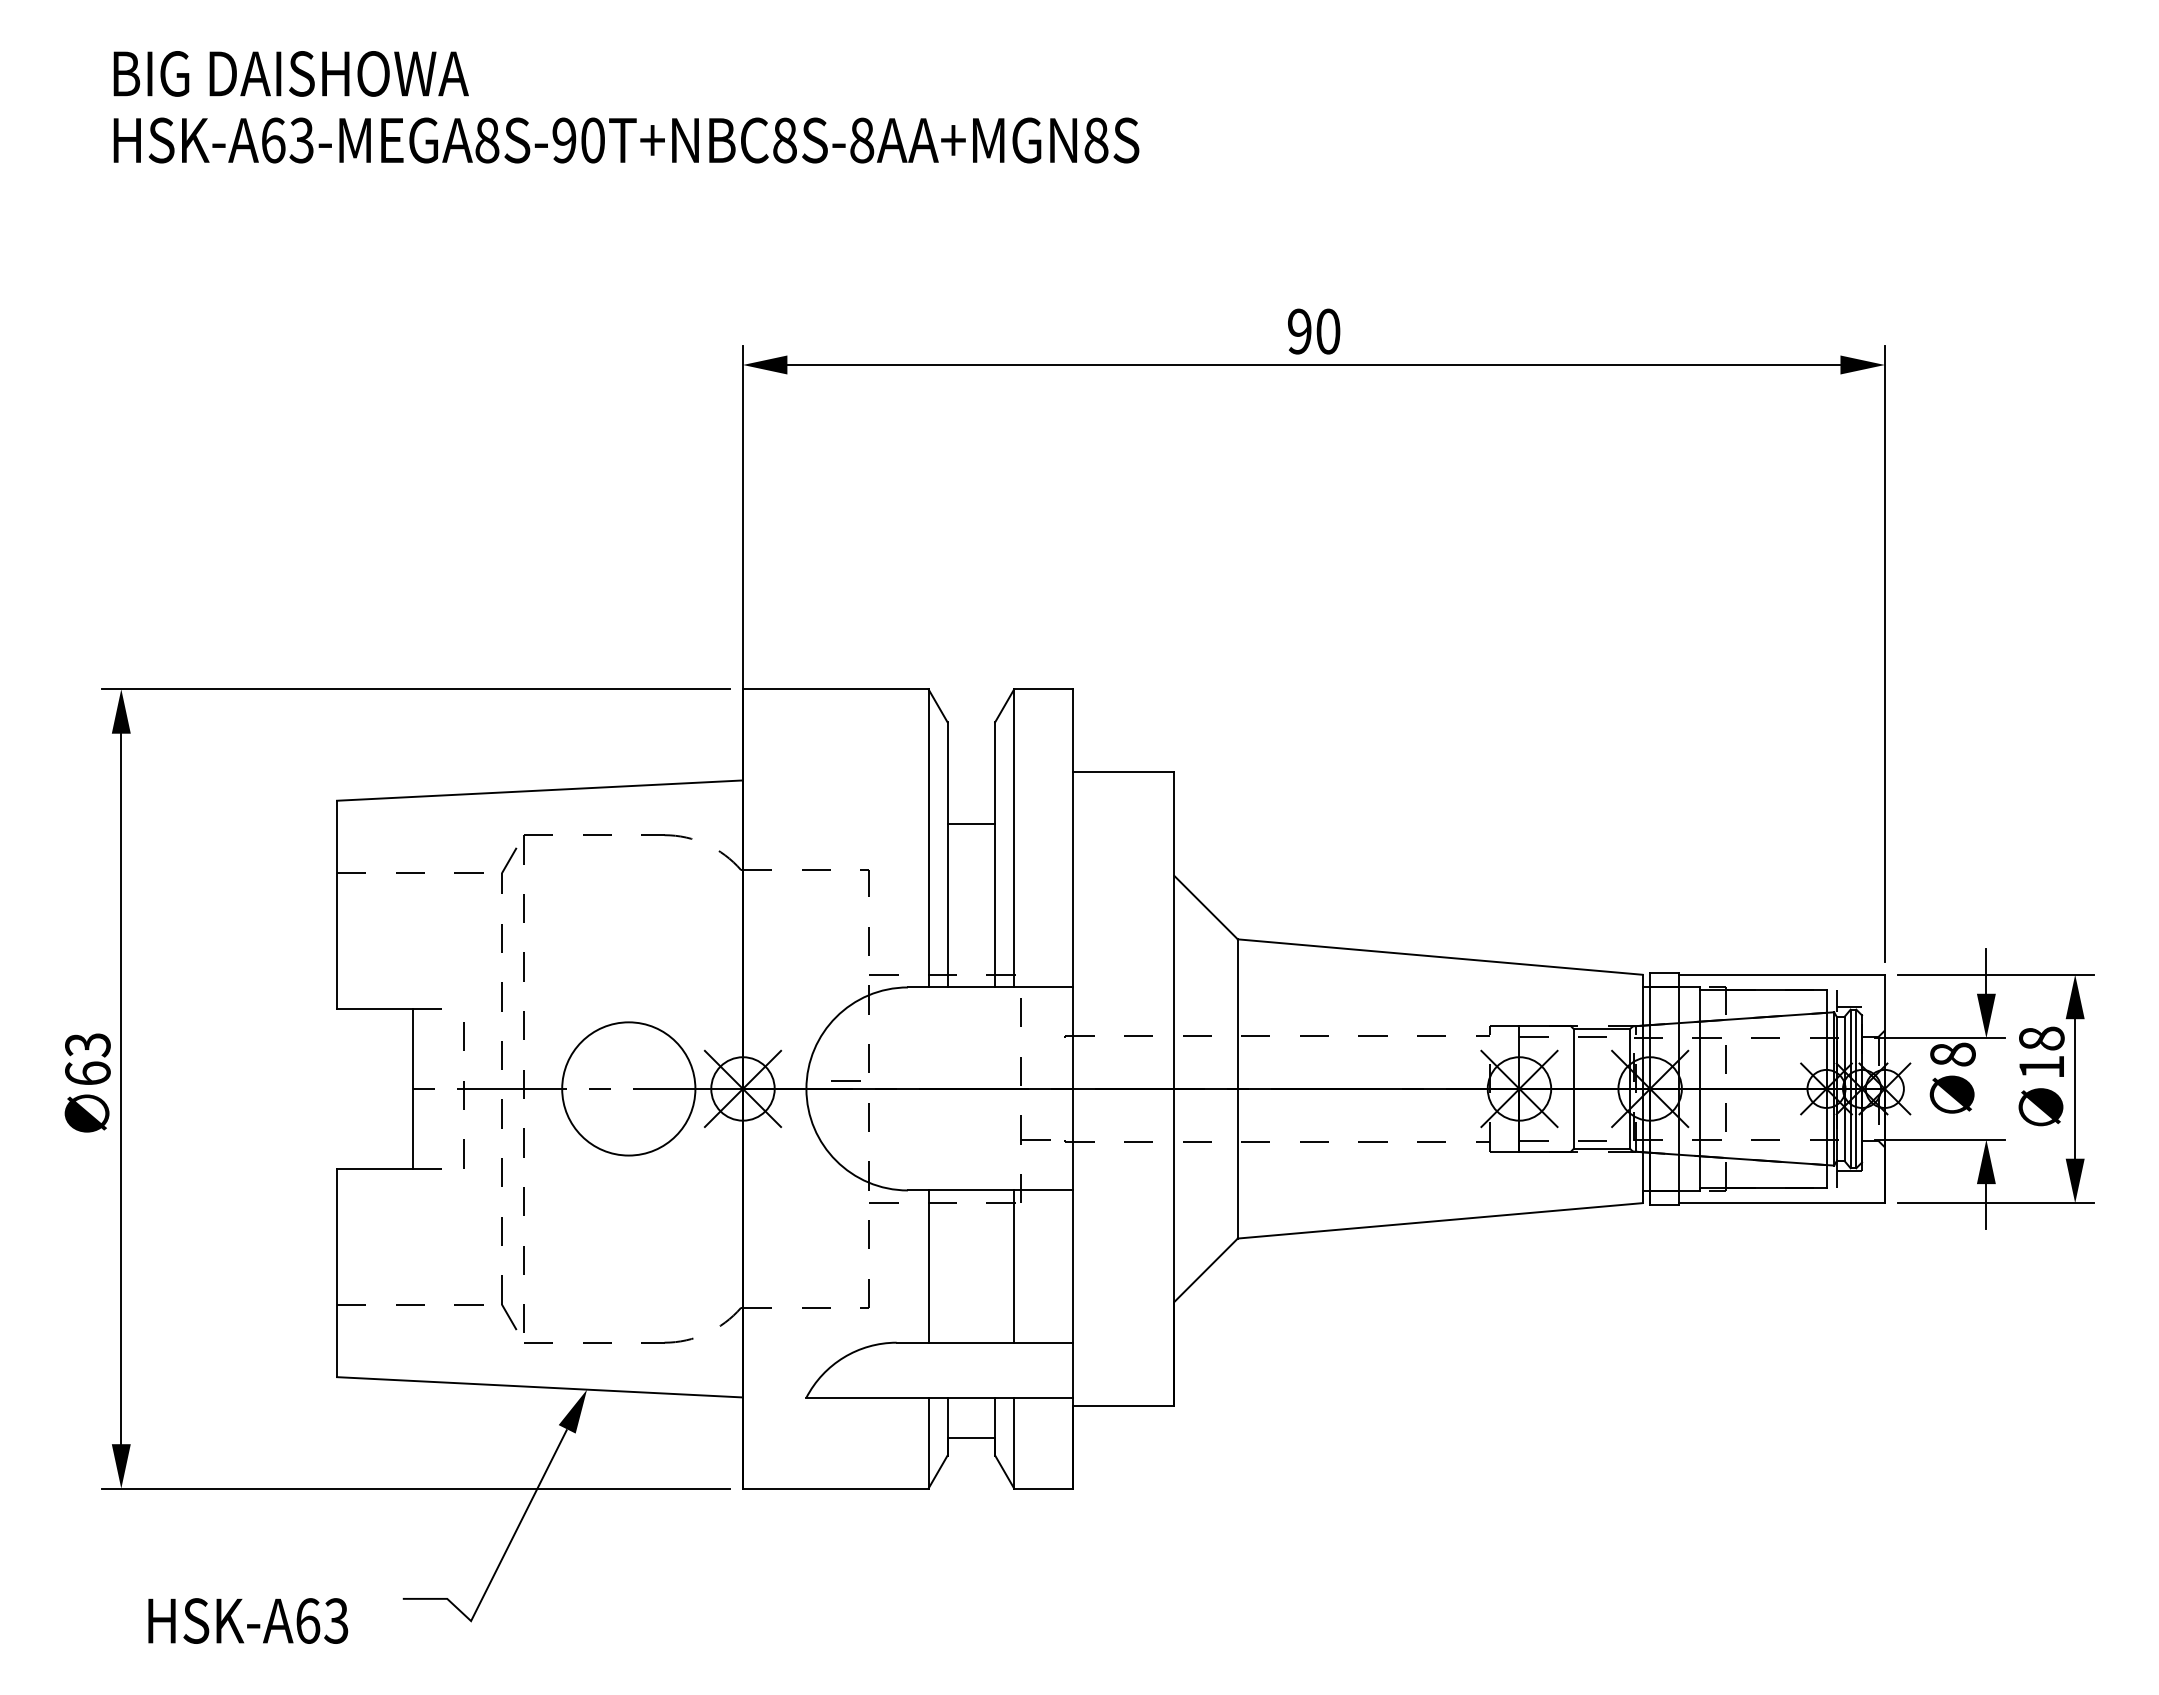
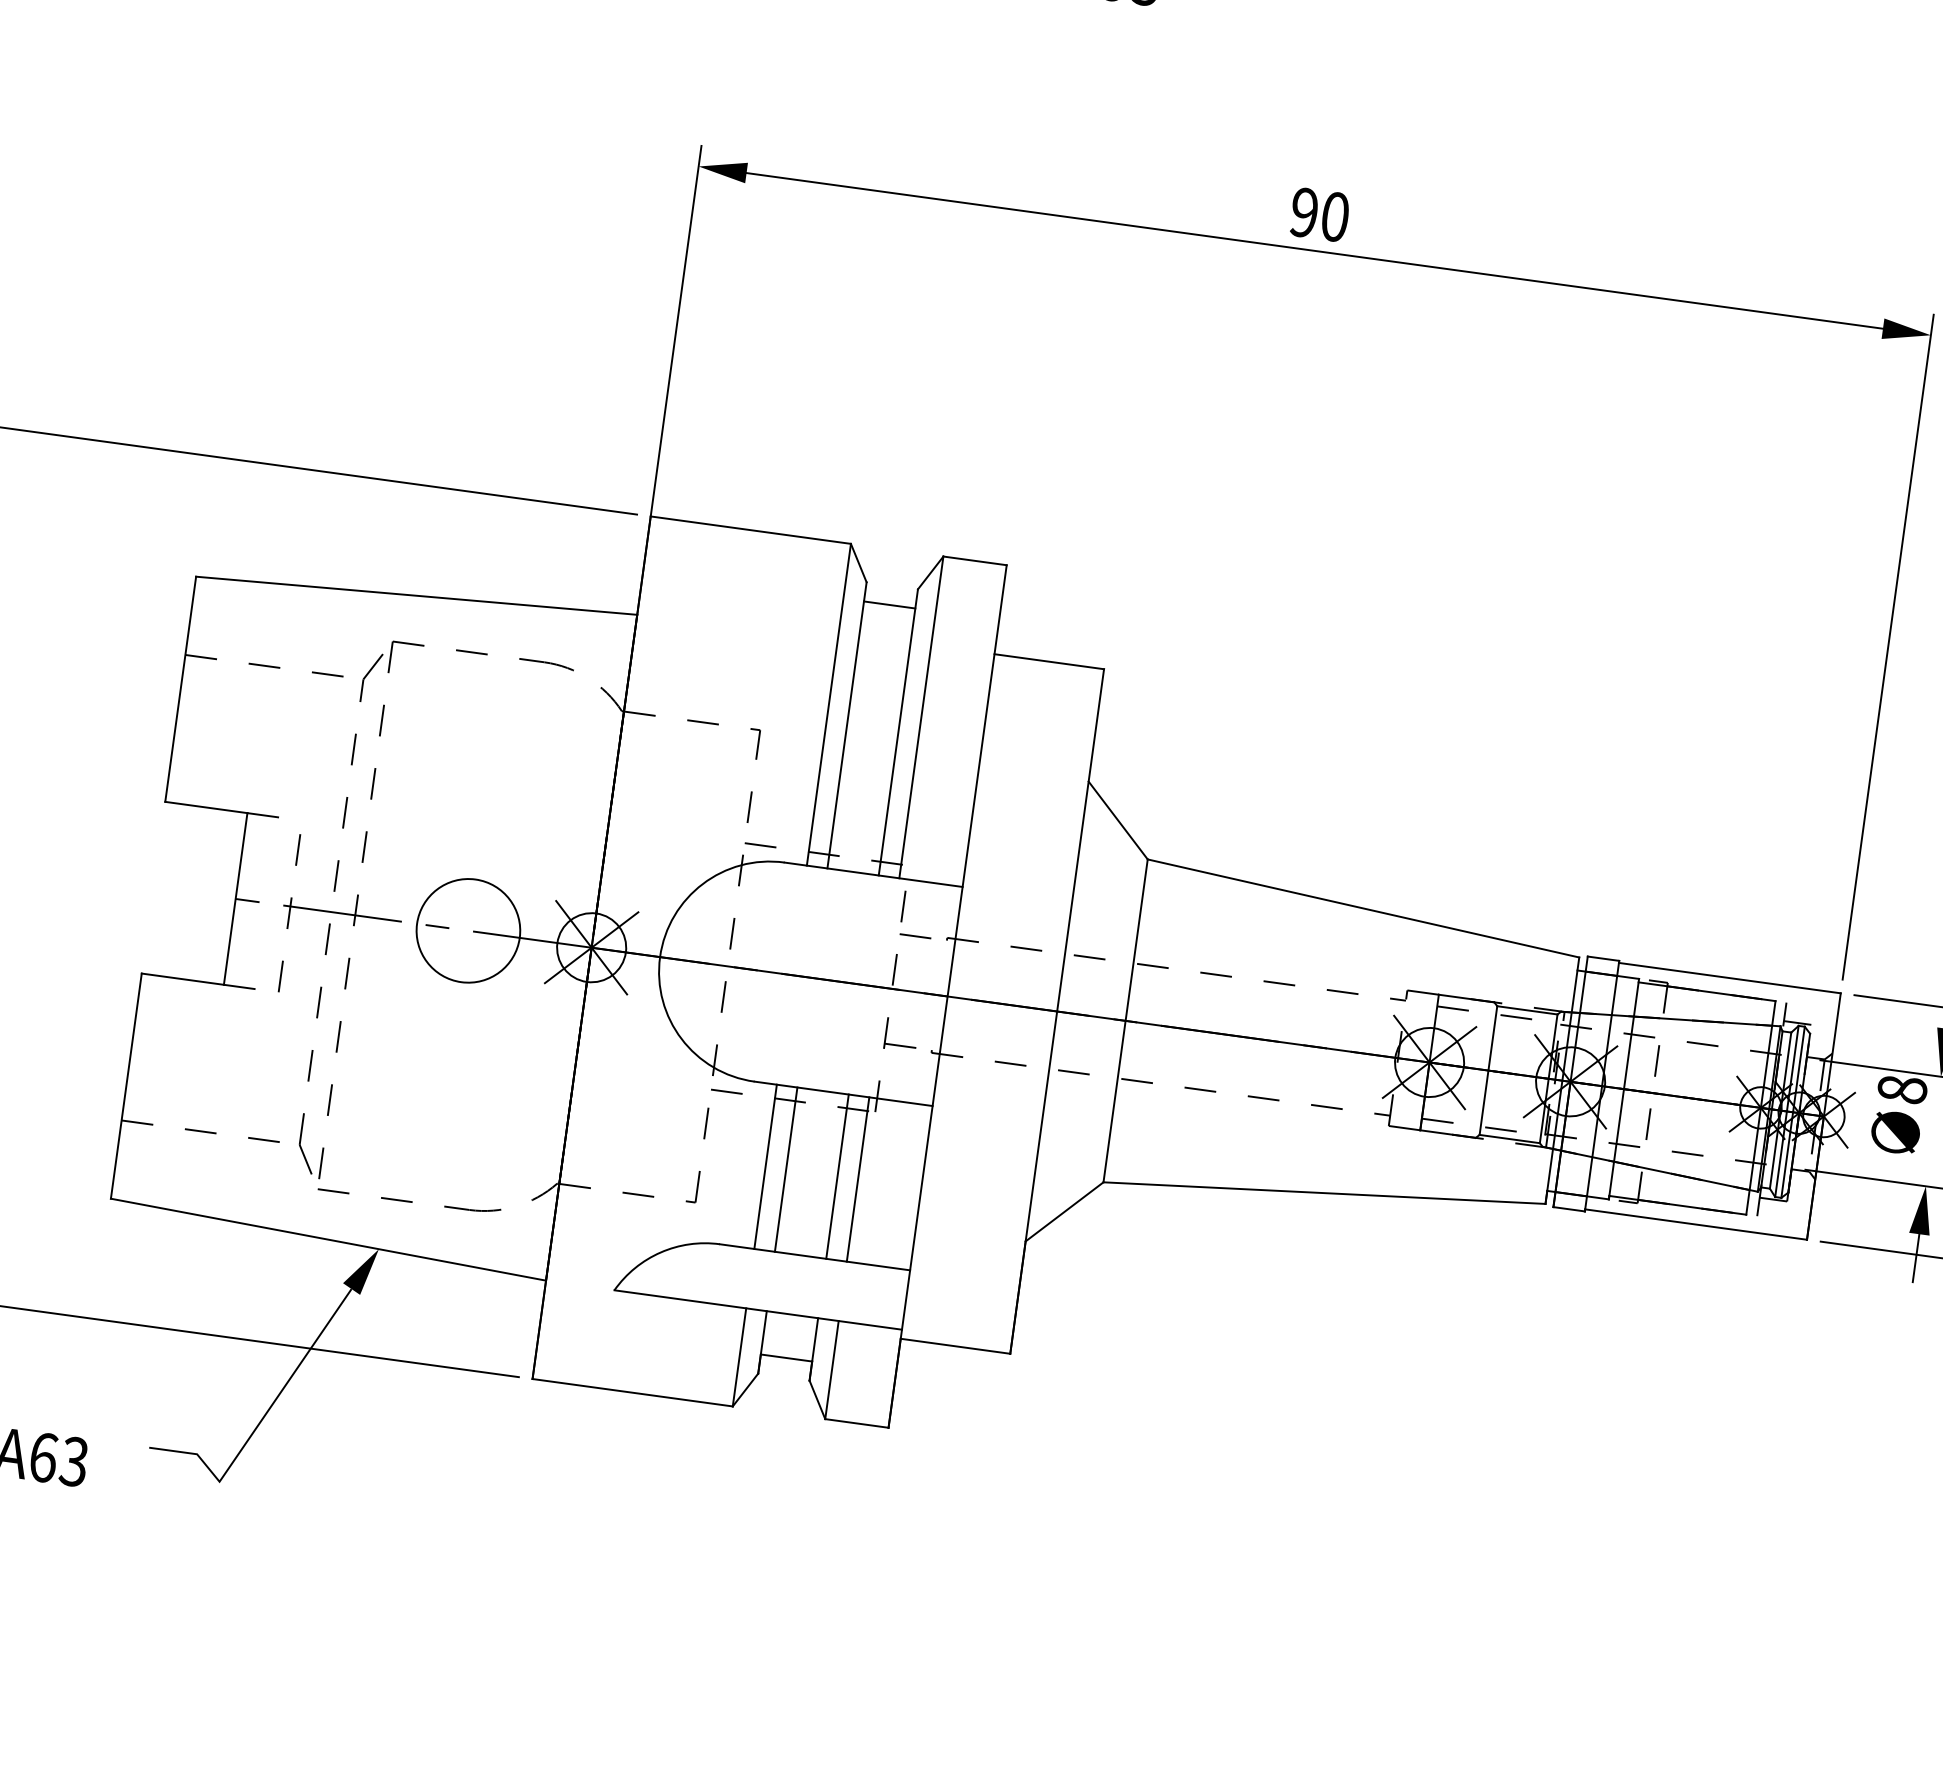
line: (971, 824) -> (889, 605), moved
line: (845, 1080) -> (914, 935), moved
circle: (628, 1088) -> (468, 930), size x0.71
line: (947, 1266) -> (786, 1169), added
line: (995, 1266) -> (837, 1176), added

